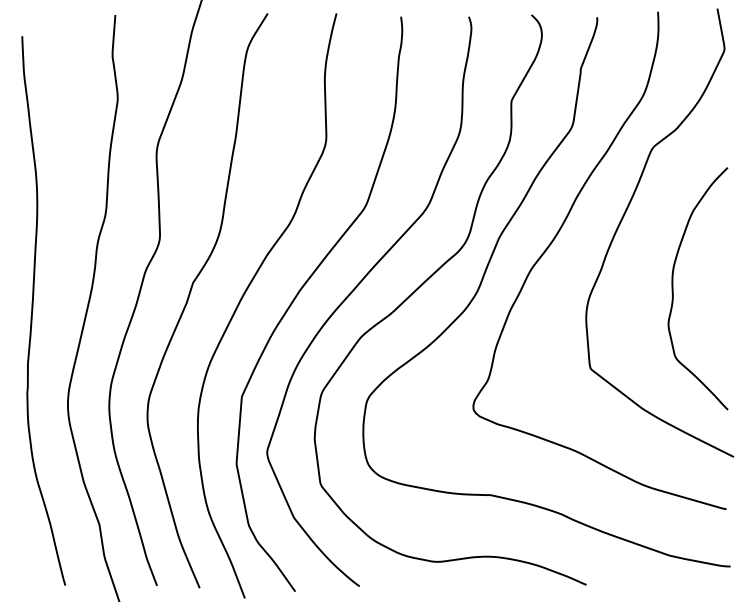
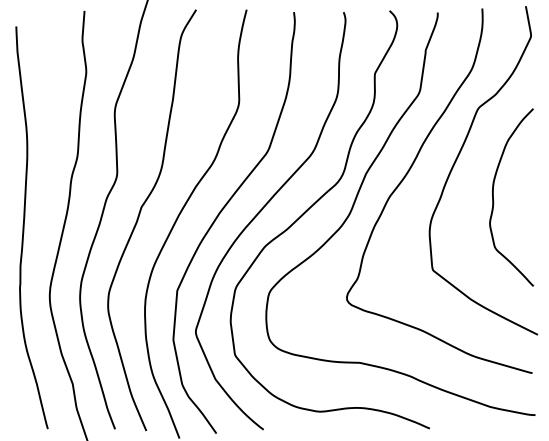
curve: (674, 294) -> (494, 201), moved

